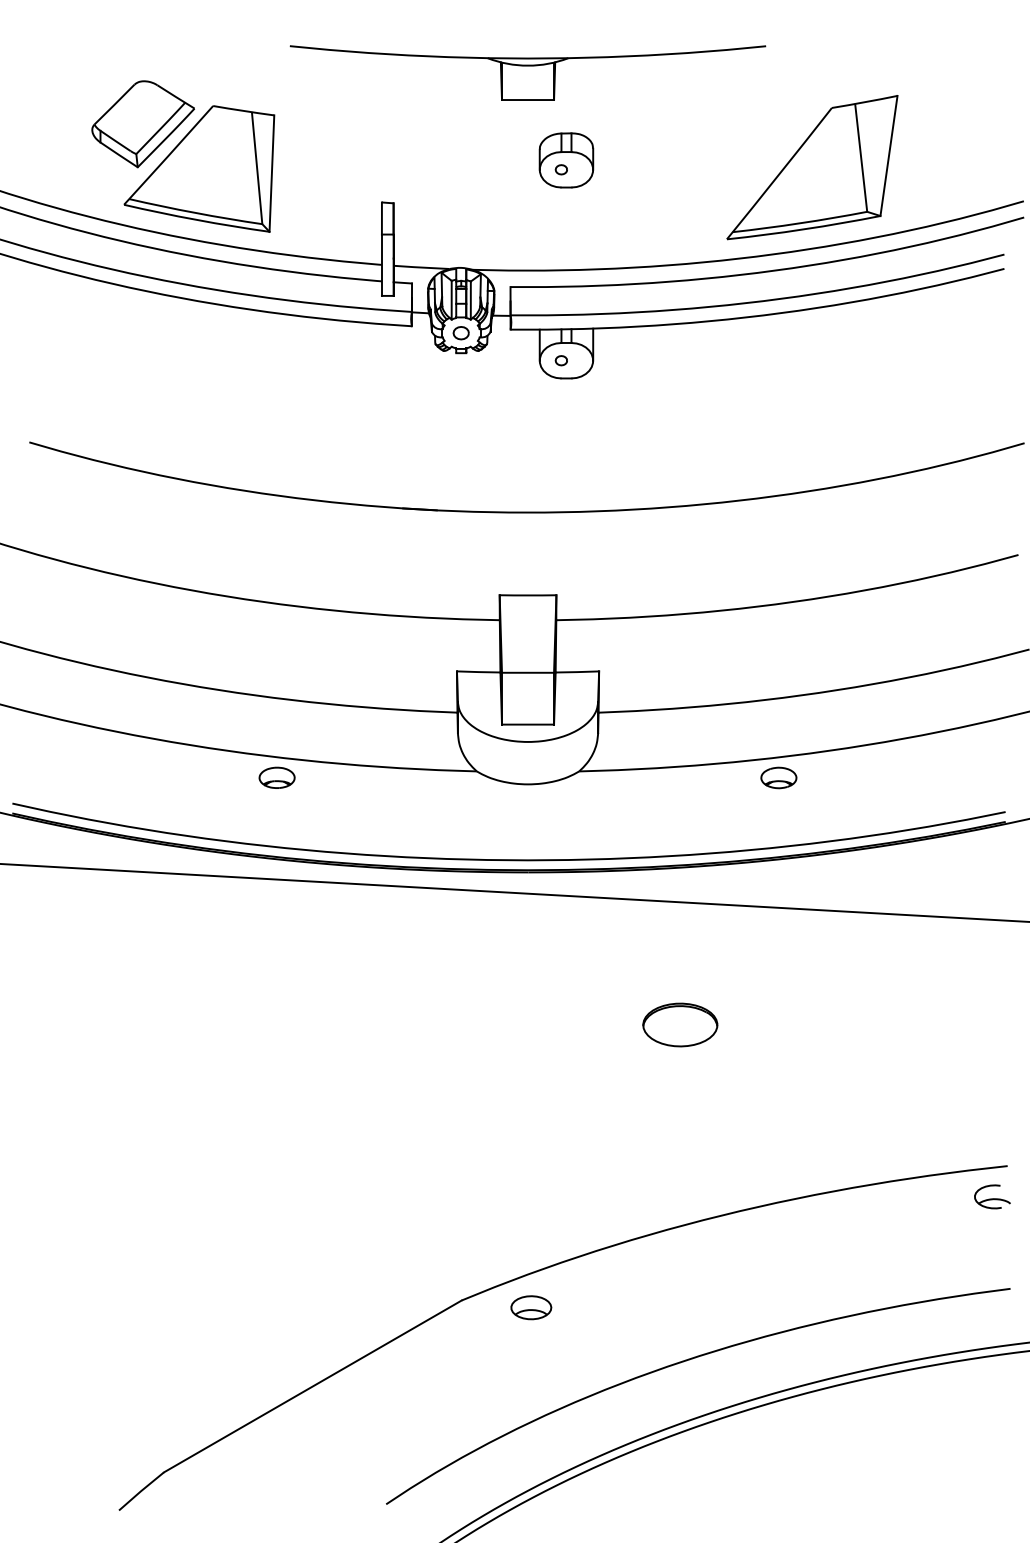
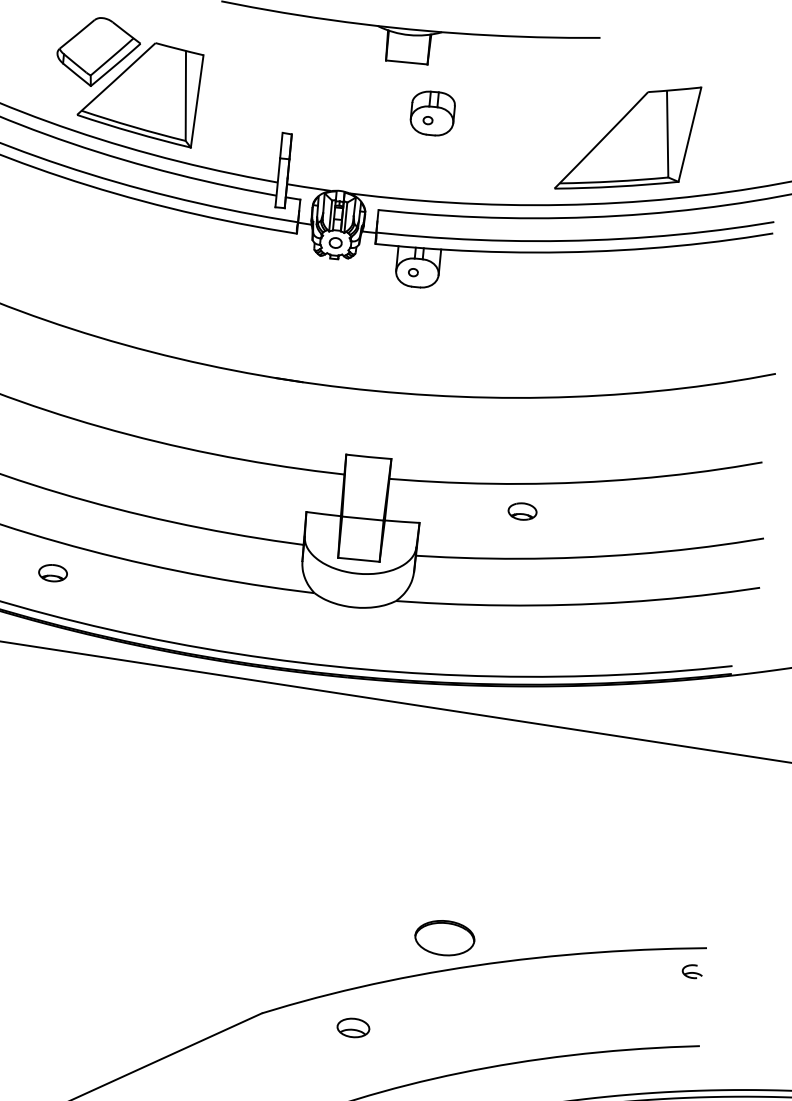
part: (276, 777) -> (52, 572), moved
part: (778, 777) -> (522, 511), moved
part: (680, 1024) -> (445, 937), moved
part: (992, 1196) -> (692, 971), size x0.7
part: (531, 1307) -> (353, 1027), moved

